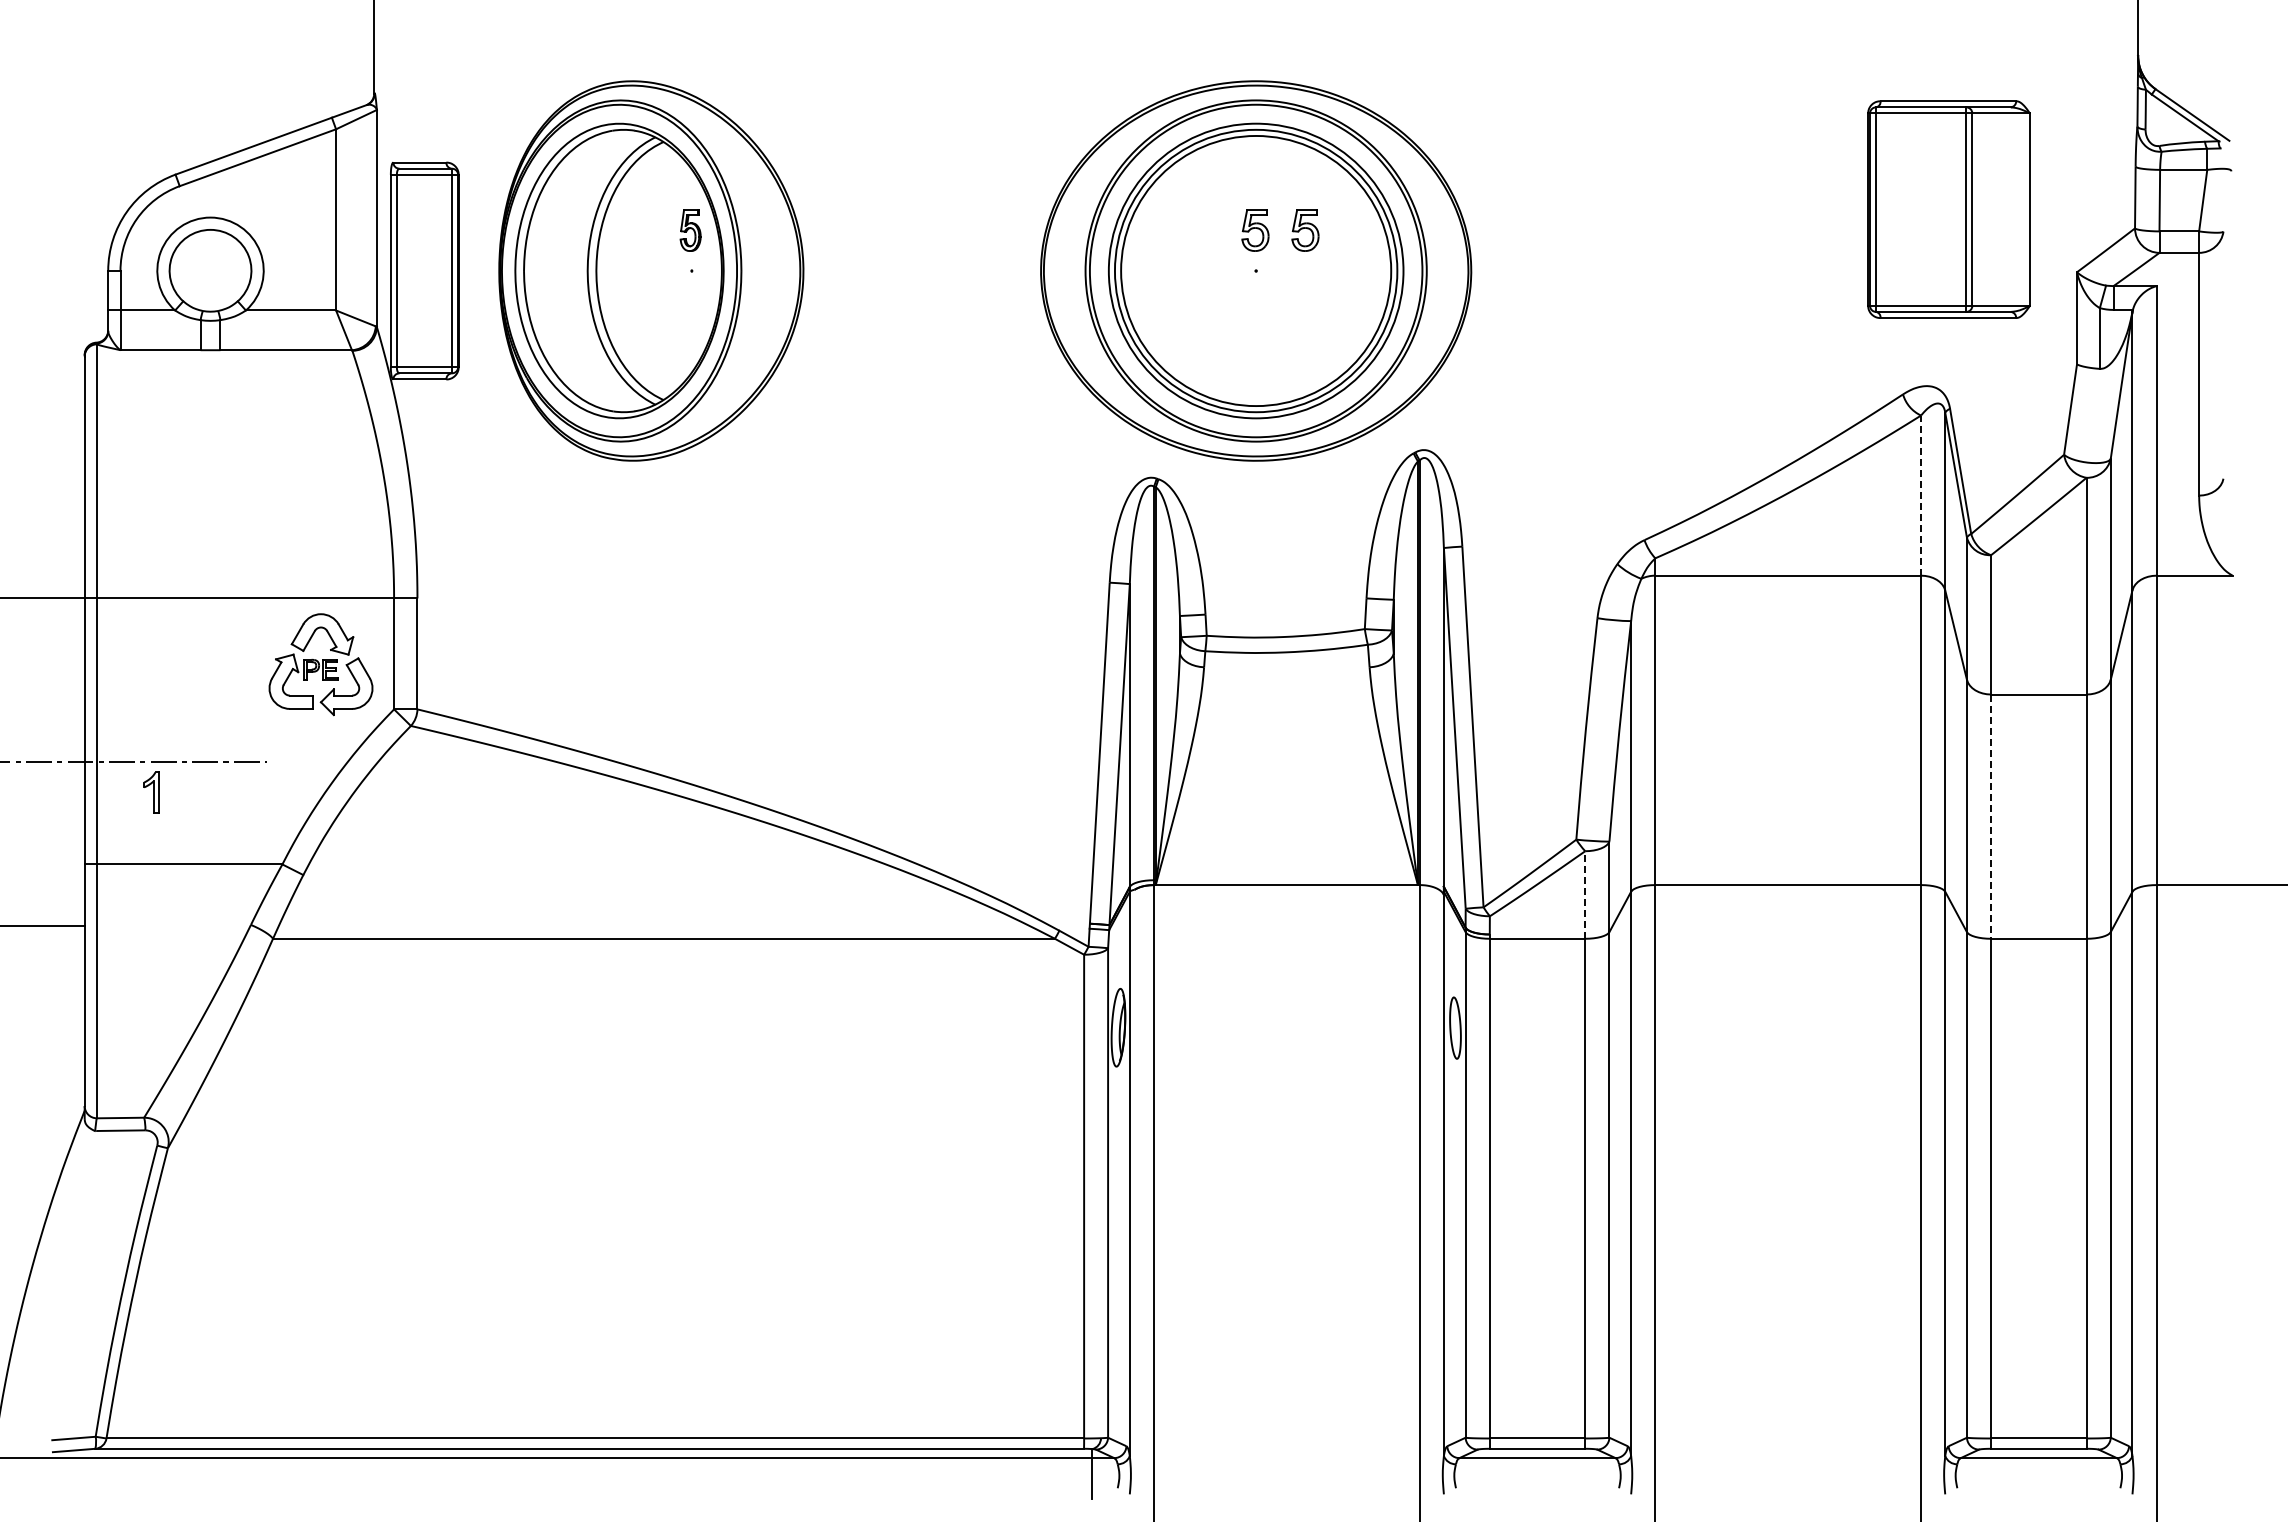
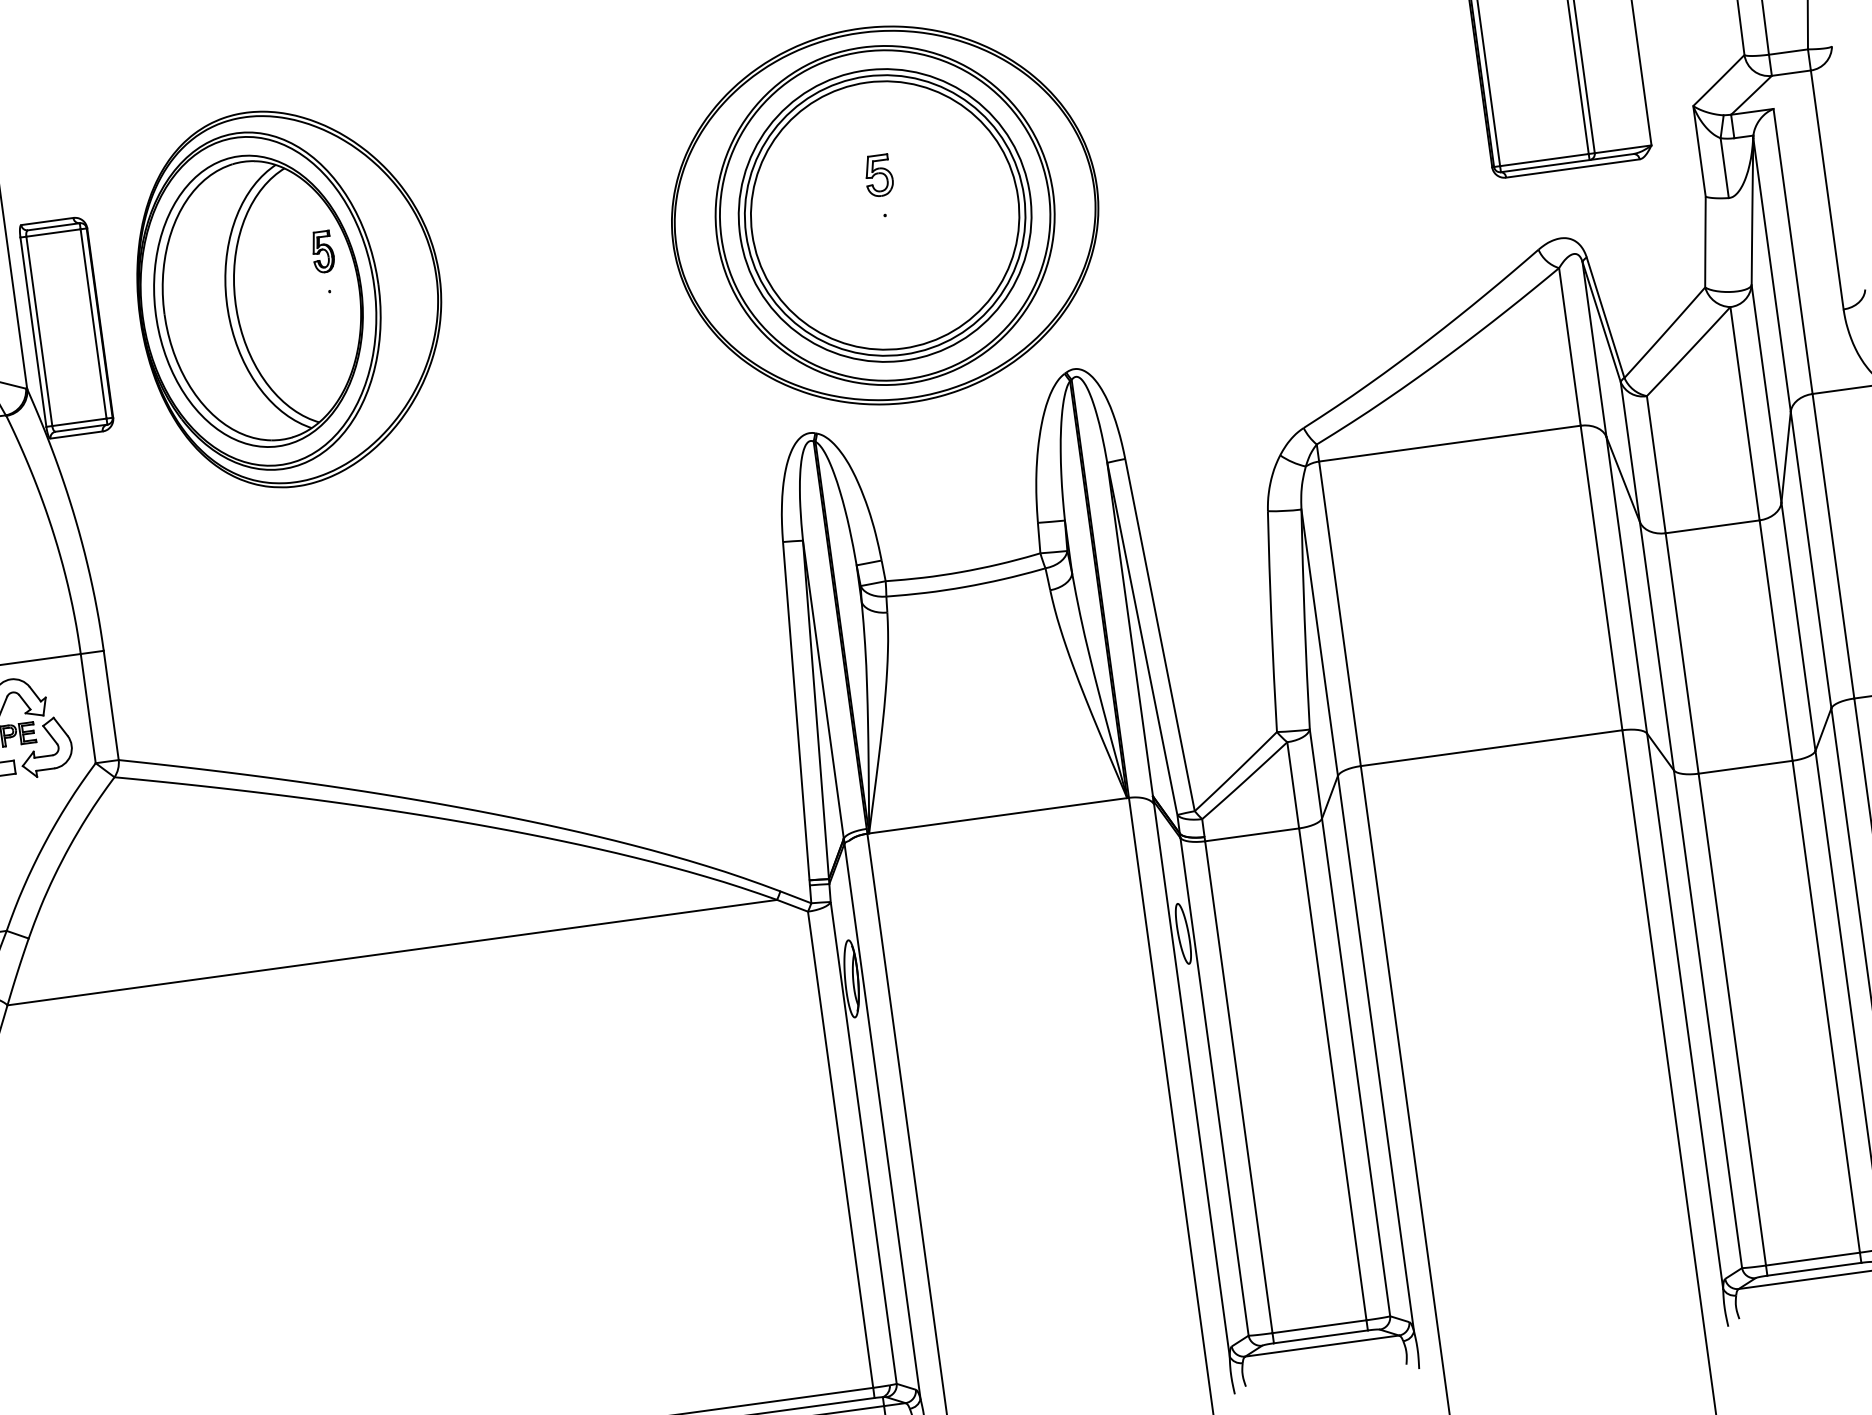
part: (1305, 230) -> (928, 168), removed
line: (1921, 495) -> (1570, 346), dashed -> solid
line: (1991, 817) -> (1682, 654), dashed -> solid
line: (1585, 895) -> (1293, 785), dashed -> solid

